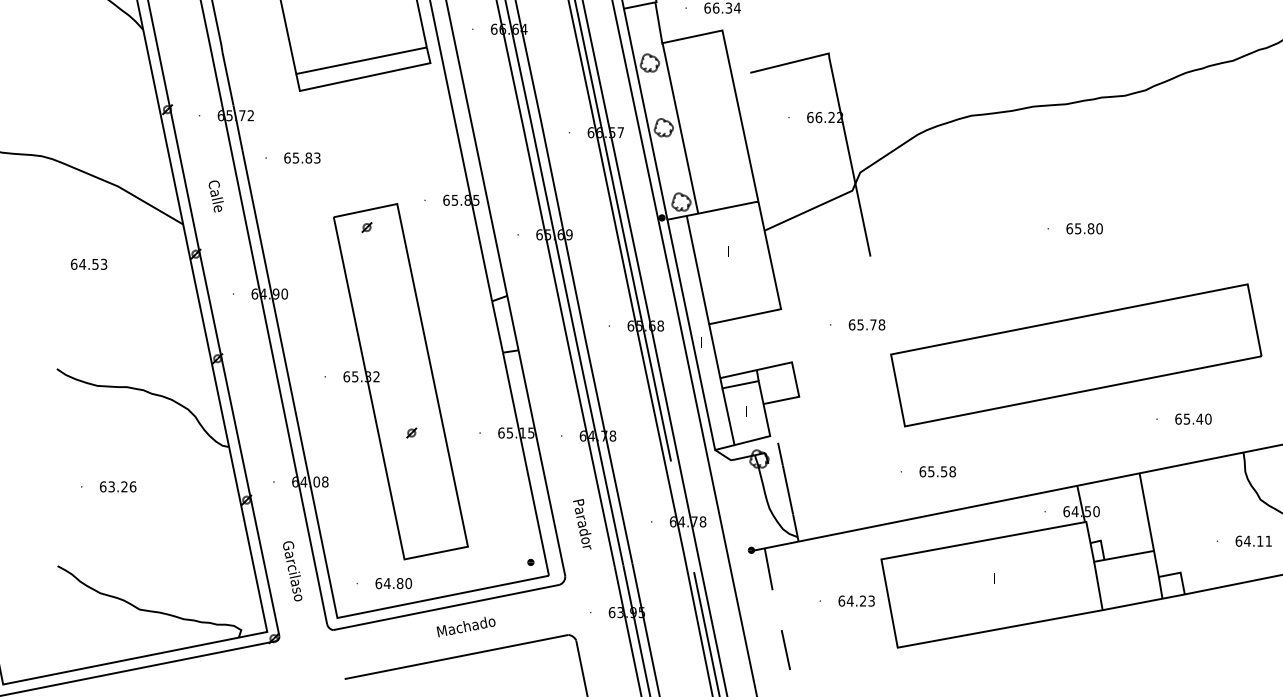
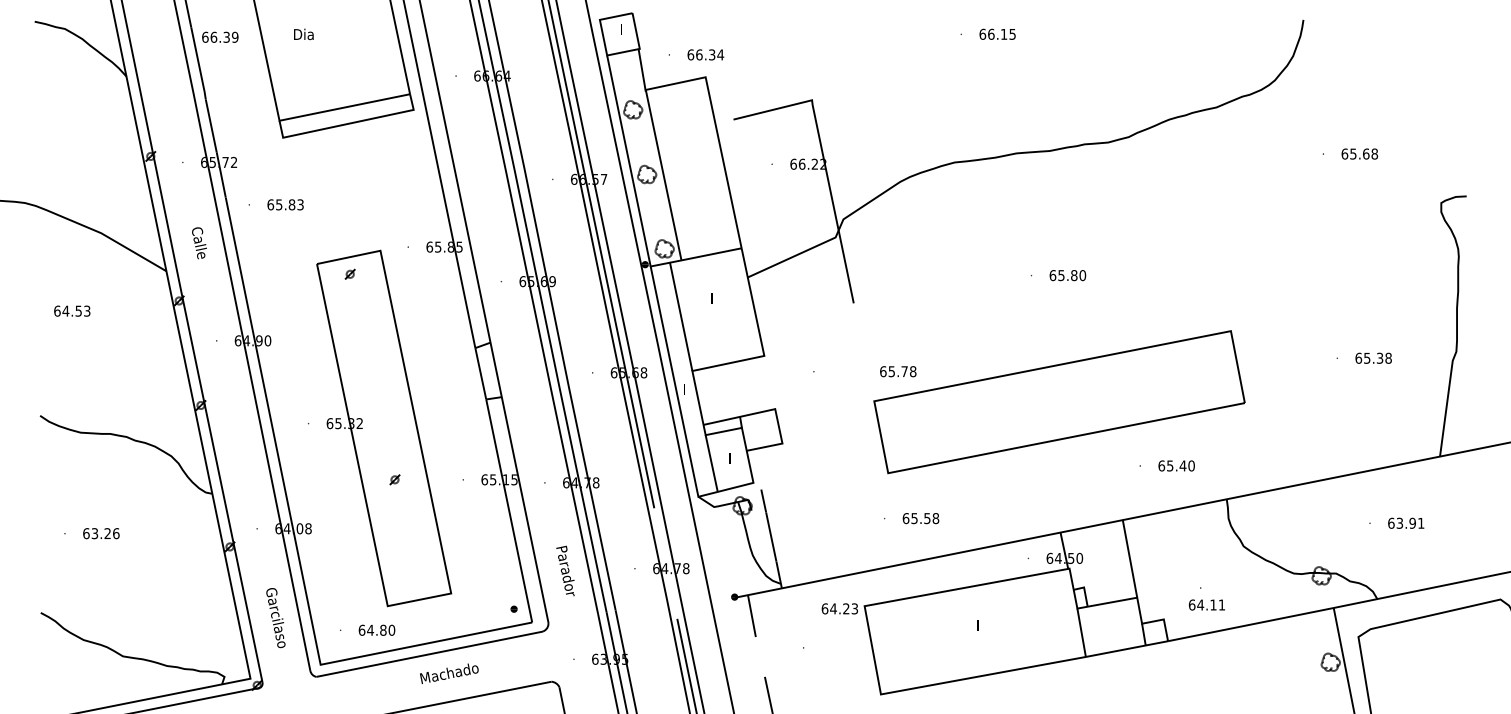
text: (867, 324) -> (898, 371), moved
text: (1253, 540) -> (1206, 604), moved
text: (856, 600) -> (839, 608), moved

